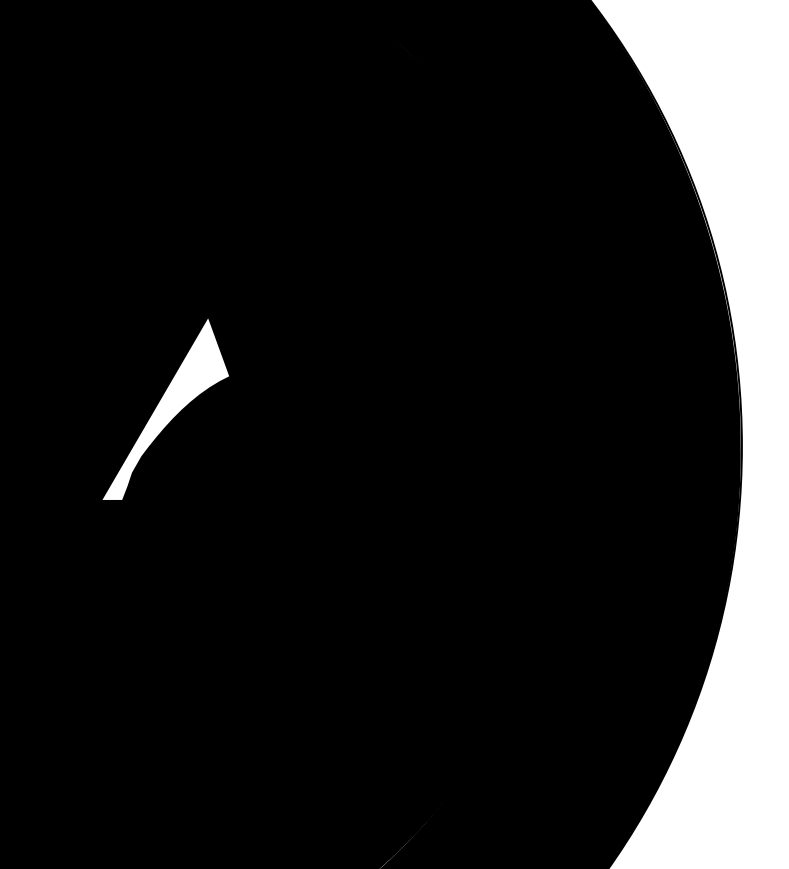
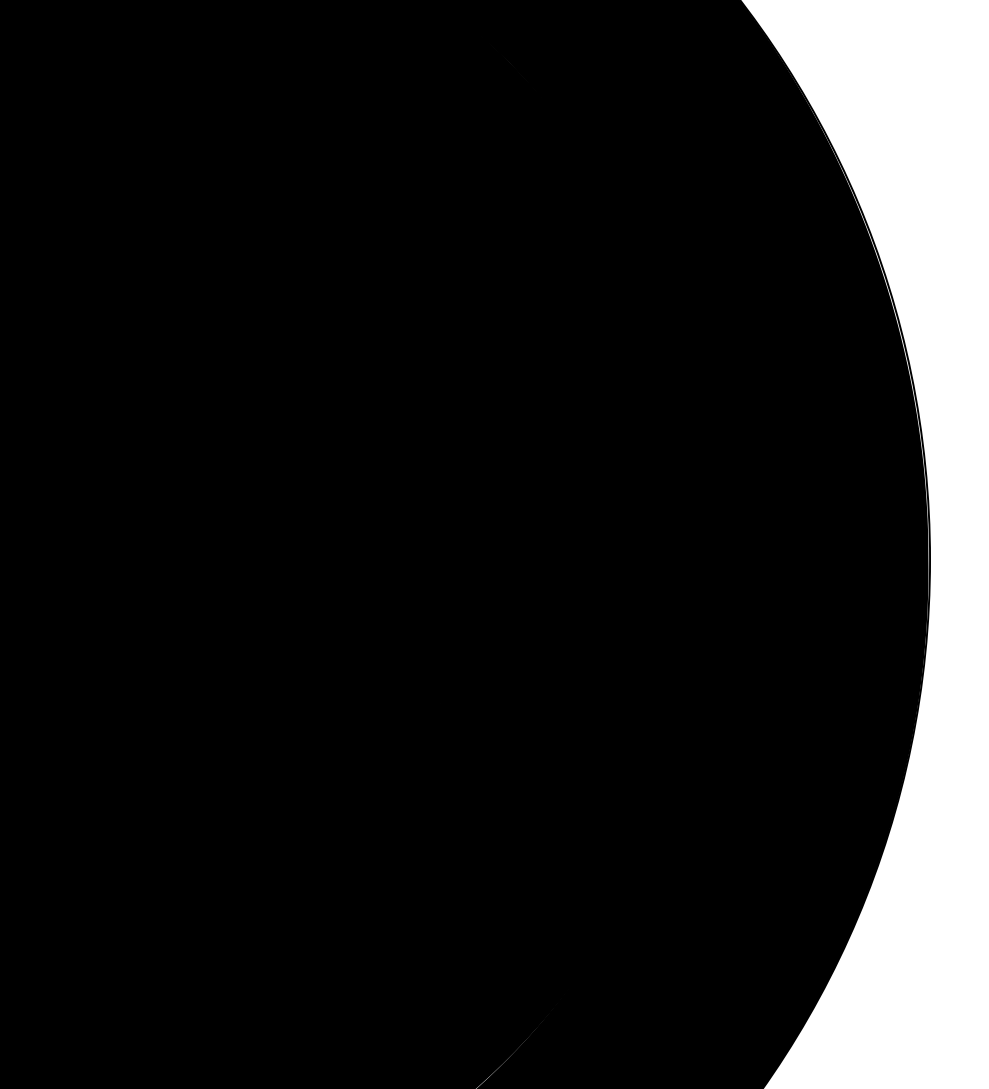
fill: (165, 408) -> (207, 511), added

